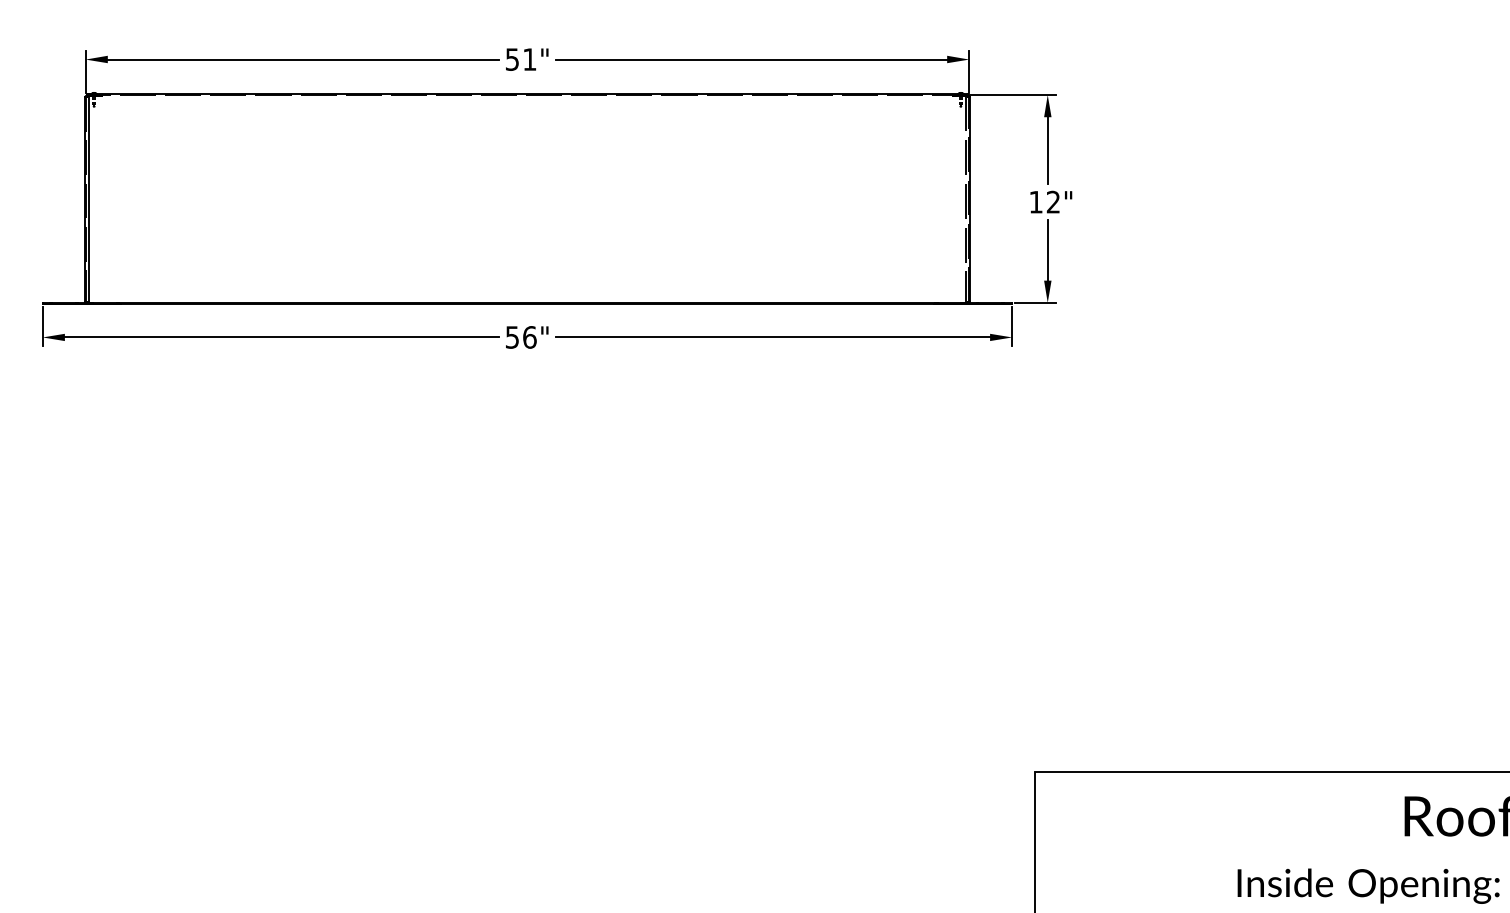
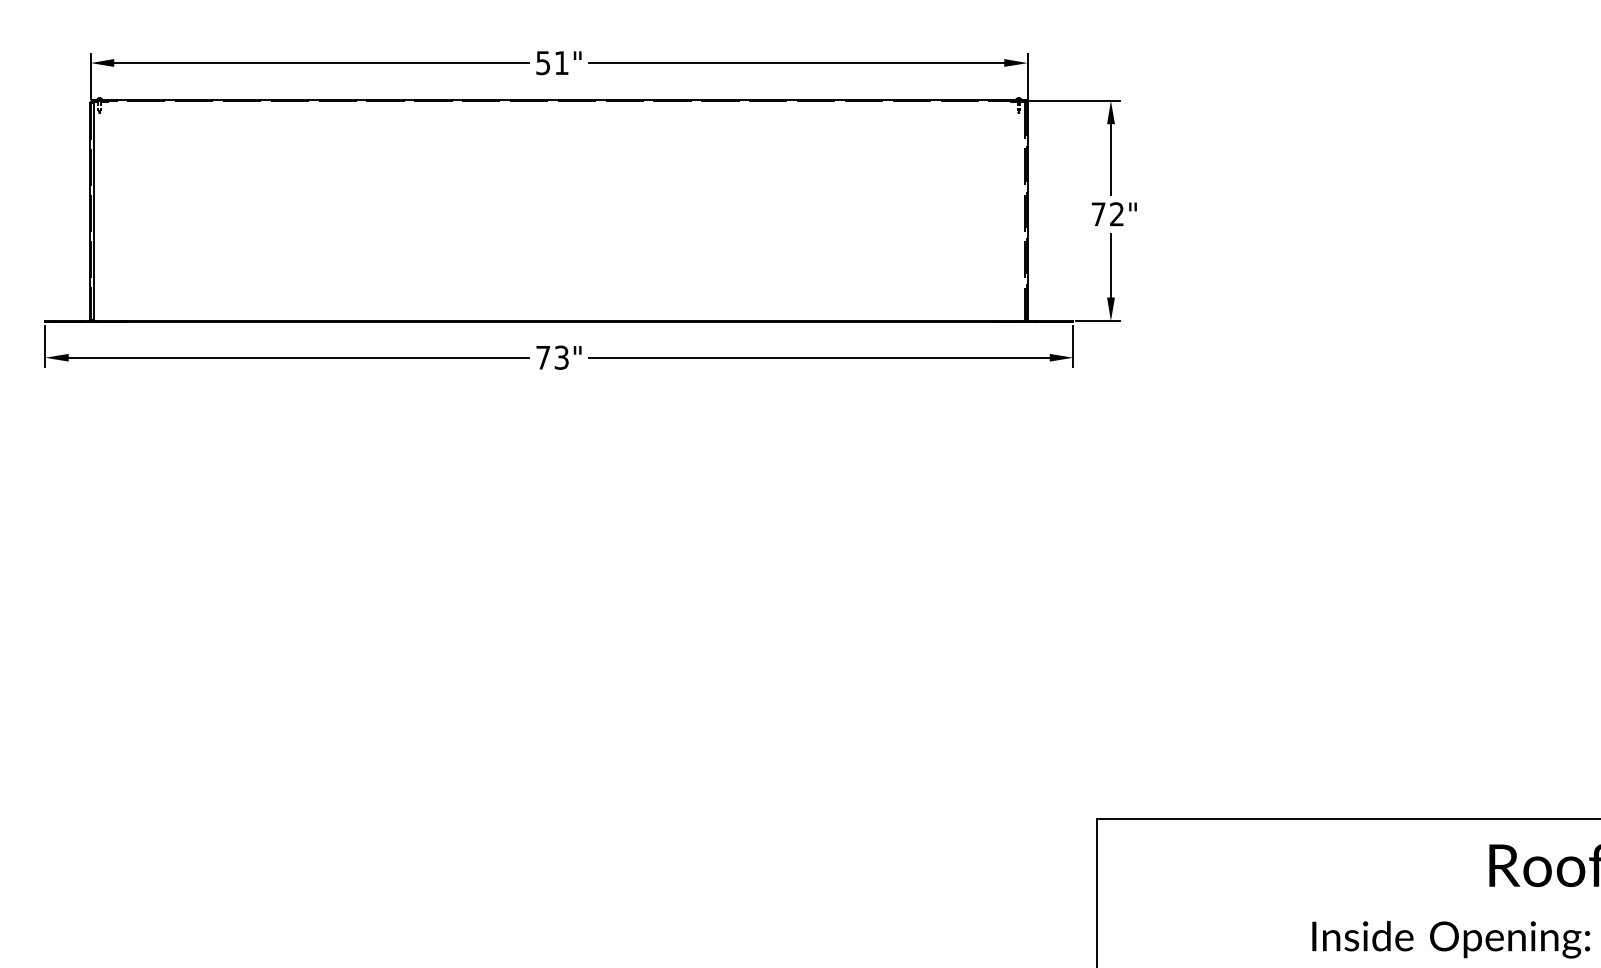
text: (1036, 202) -> (1098, 214), 12" -> 72"
text: (521, 337) -> (552, 357), 56" -> 73"

